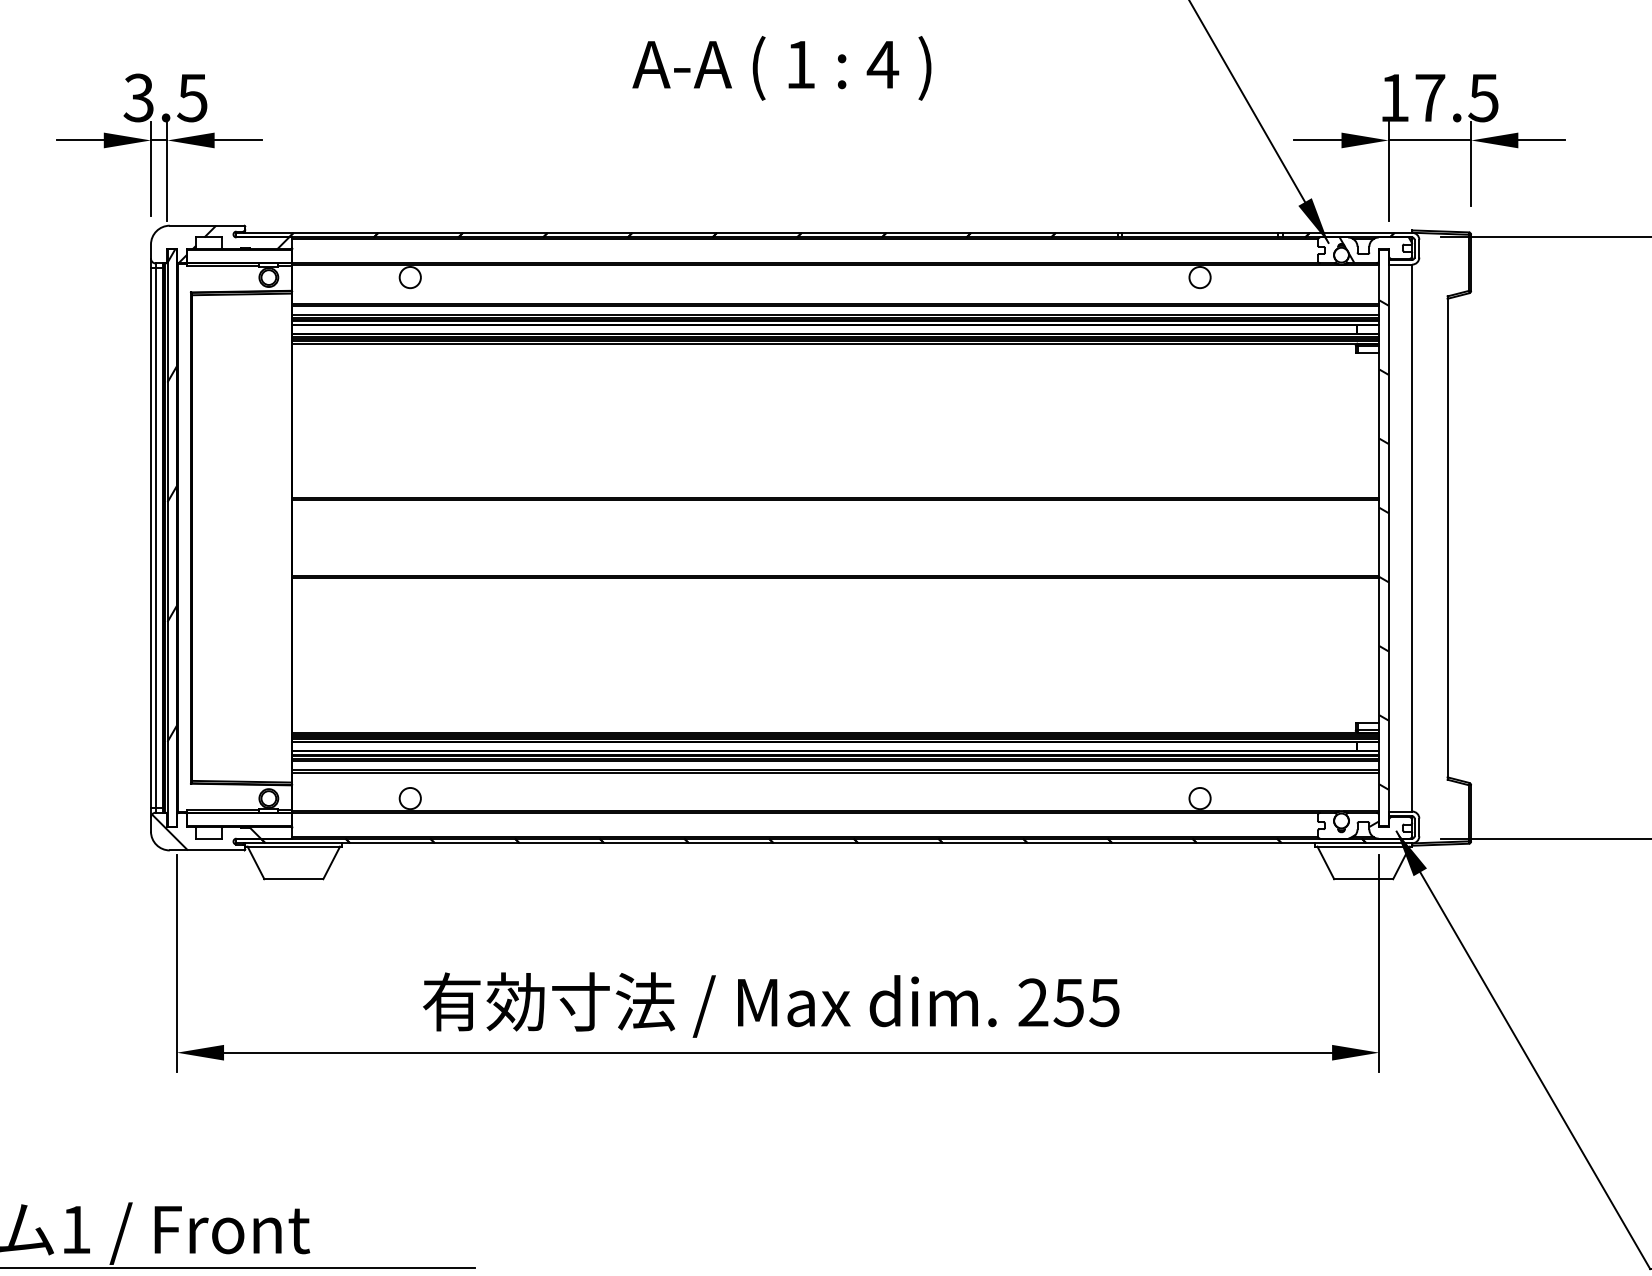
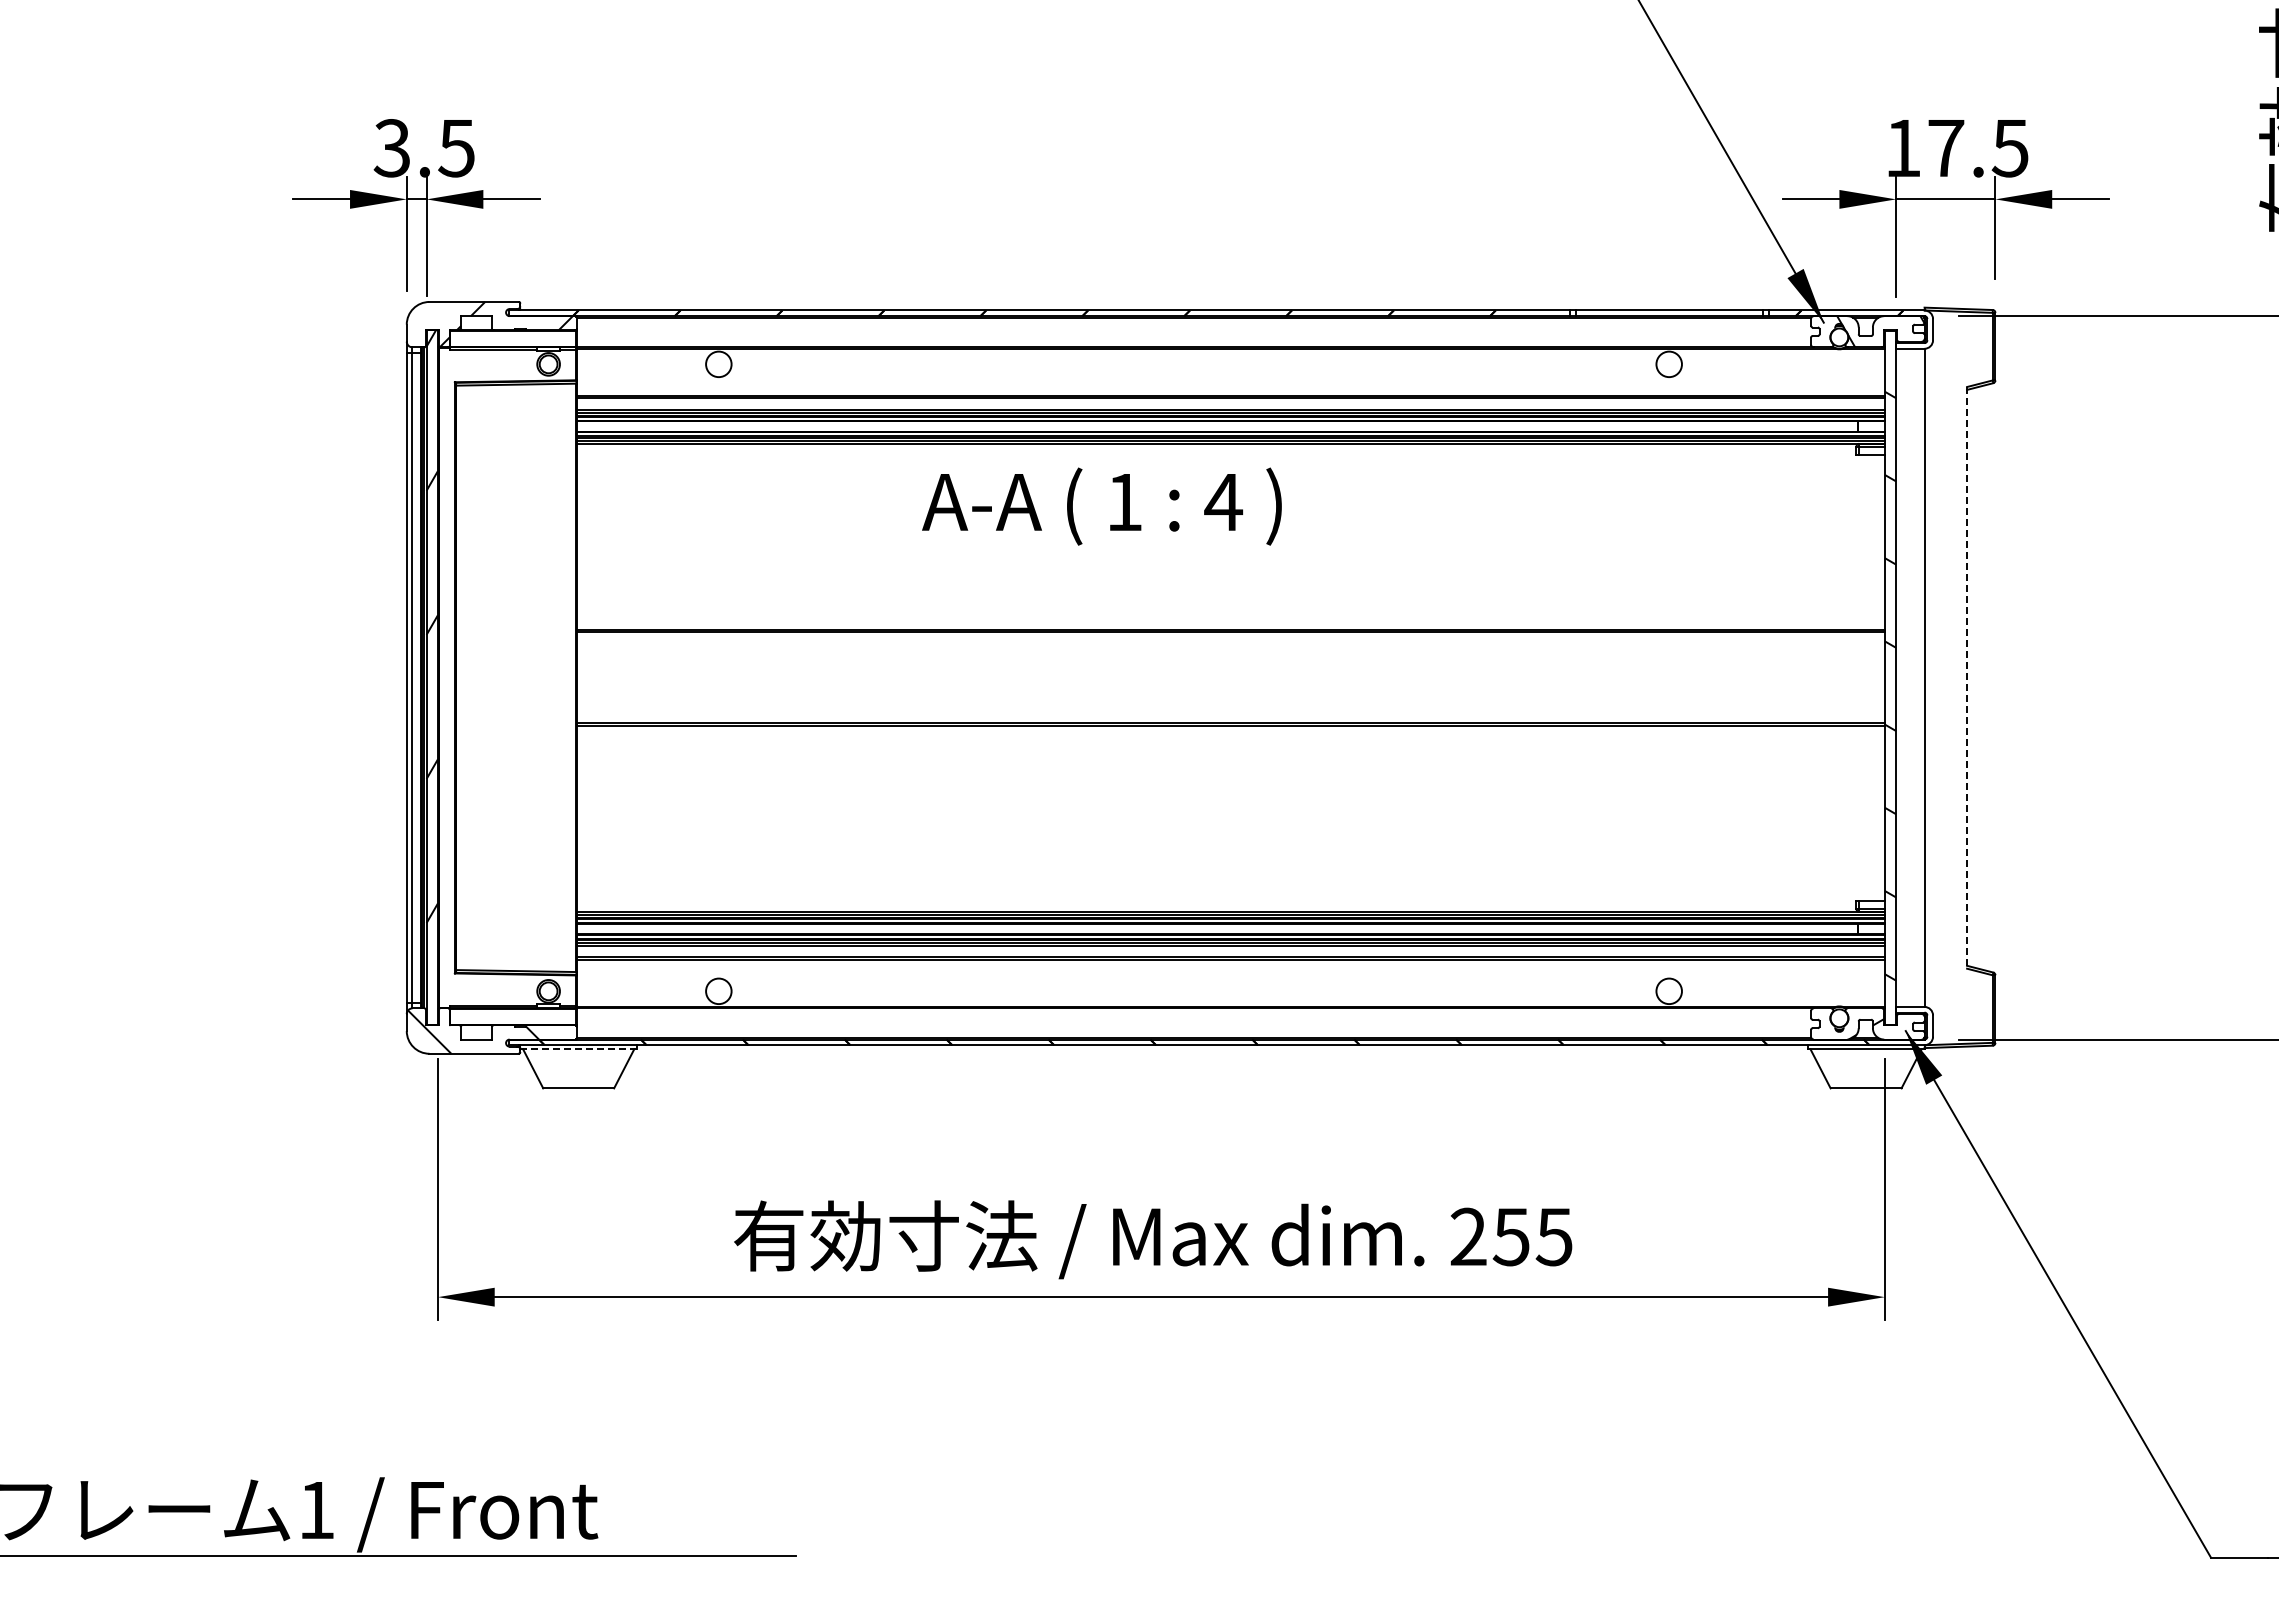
text: (781, 68) -> (1101, 506), moved
line: (1447, 537) -> (1967, 677), solid -> dashed
line: (294, 846) -> (579, 1049), solid -> dashed

